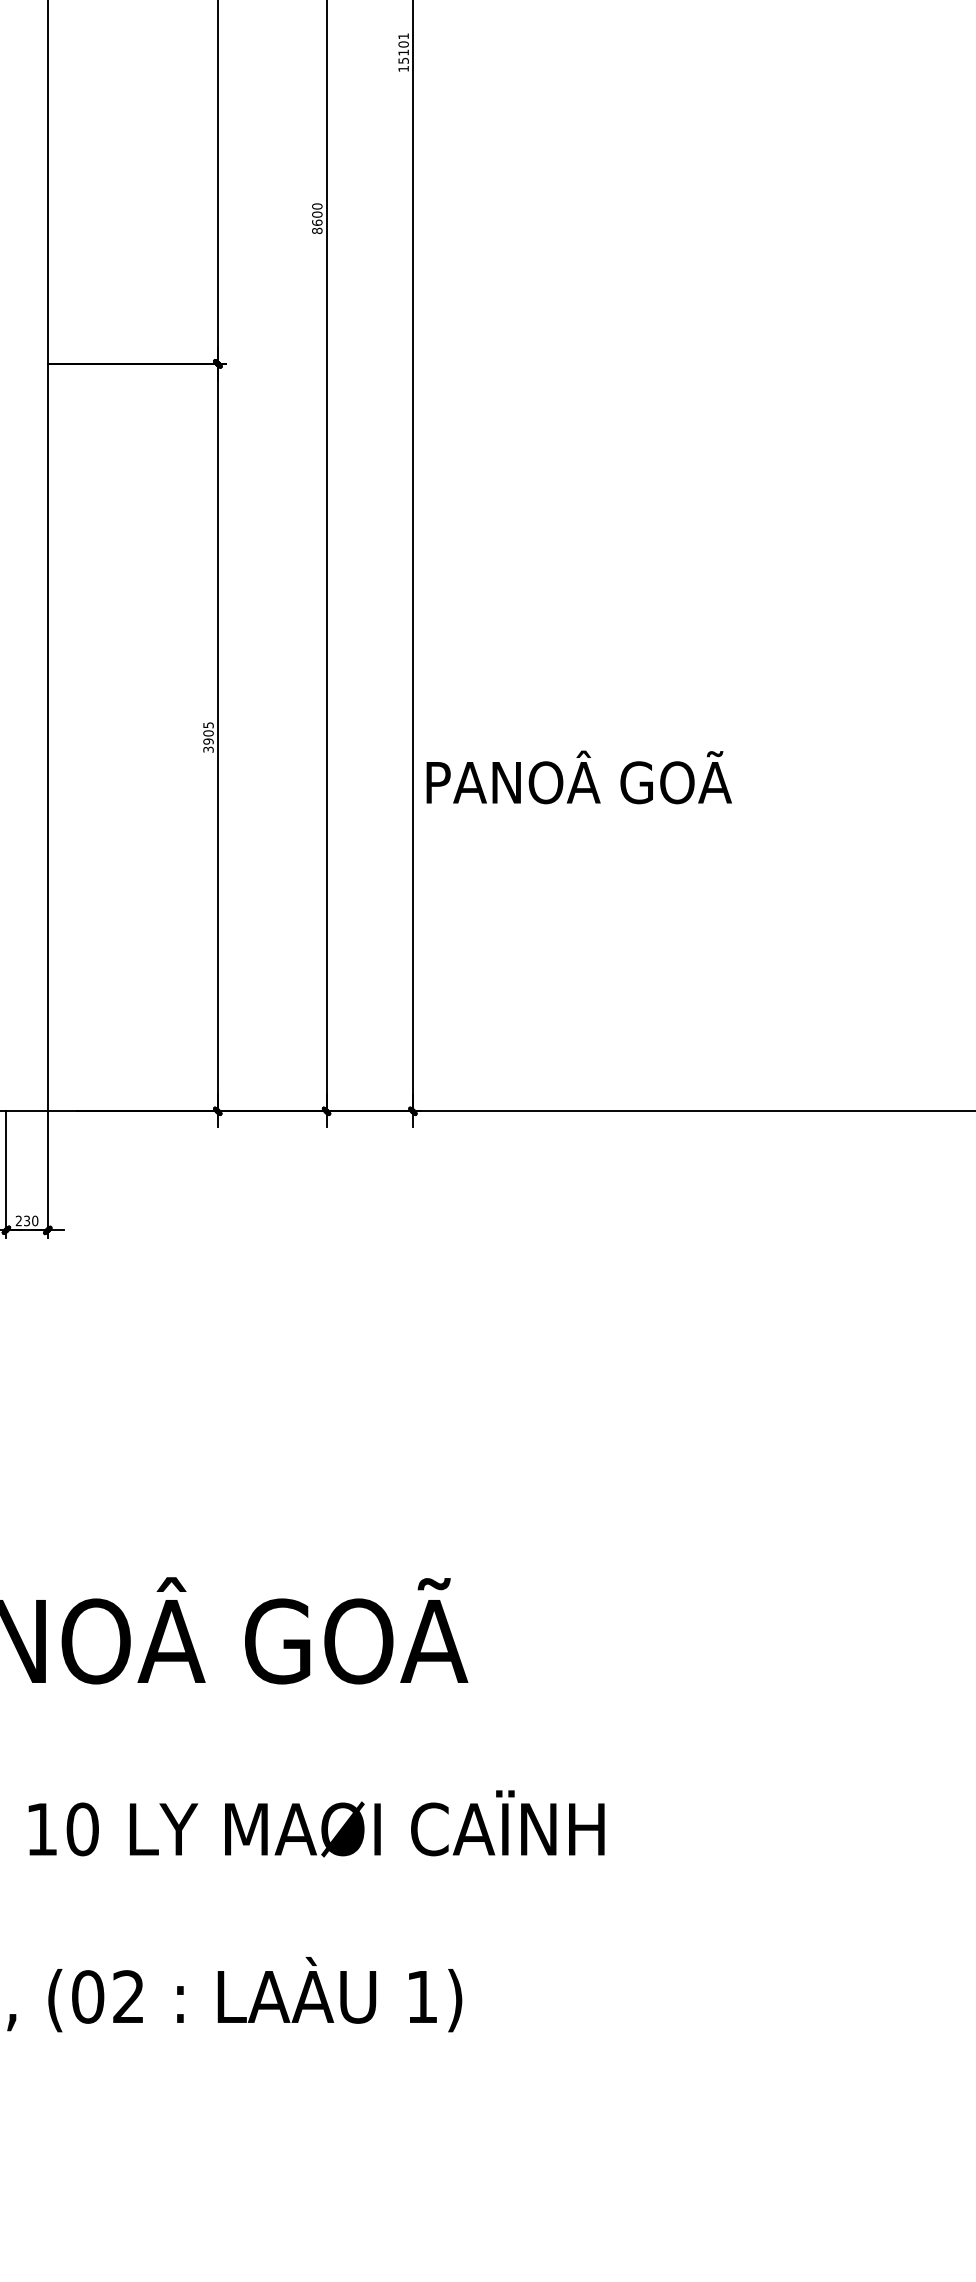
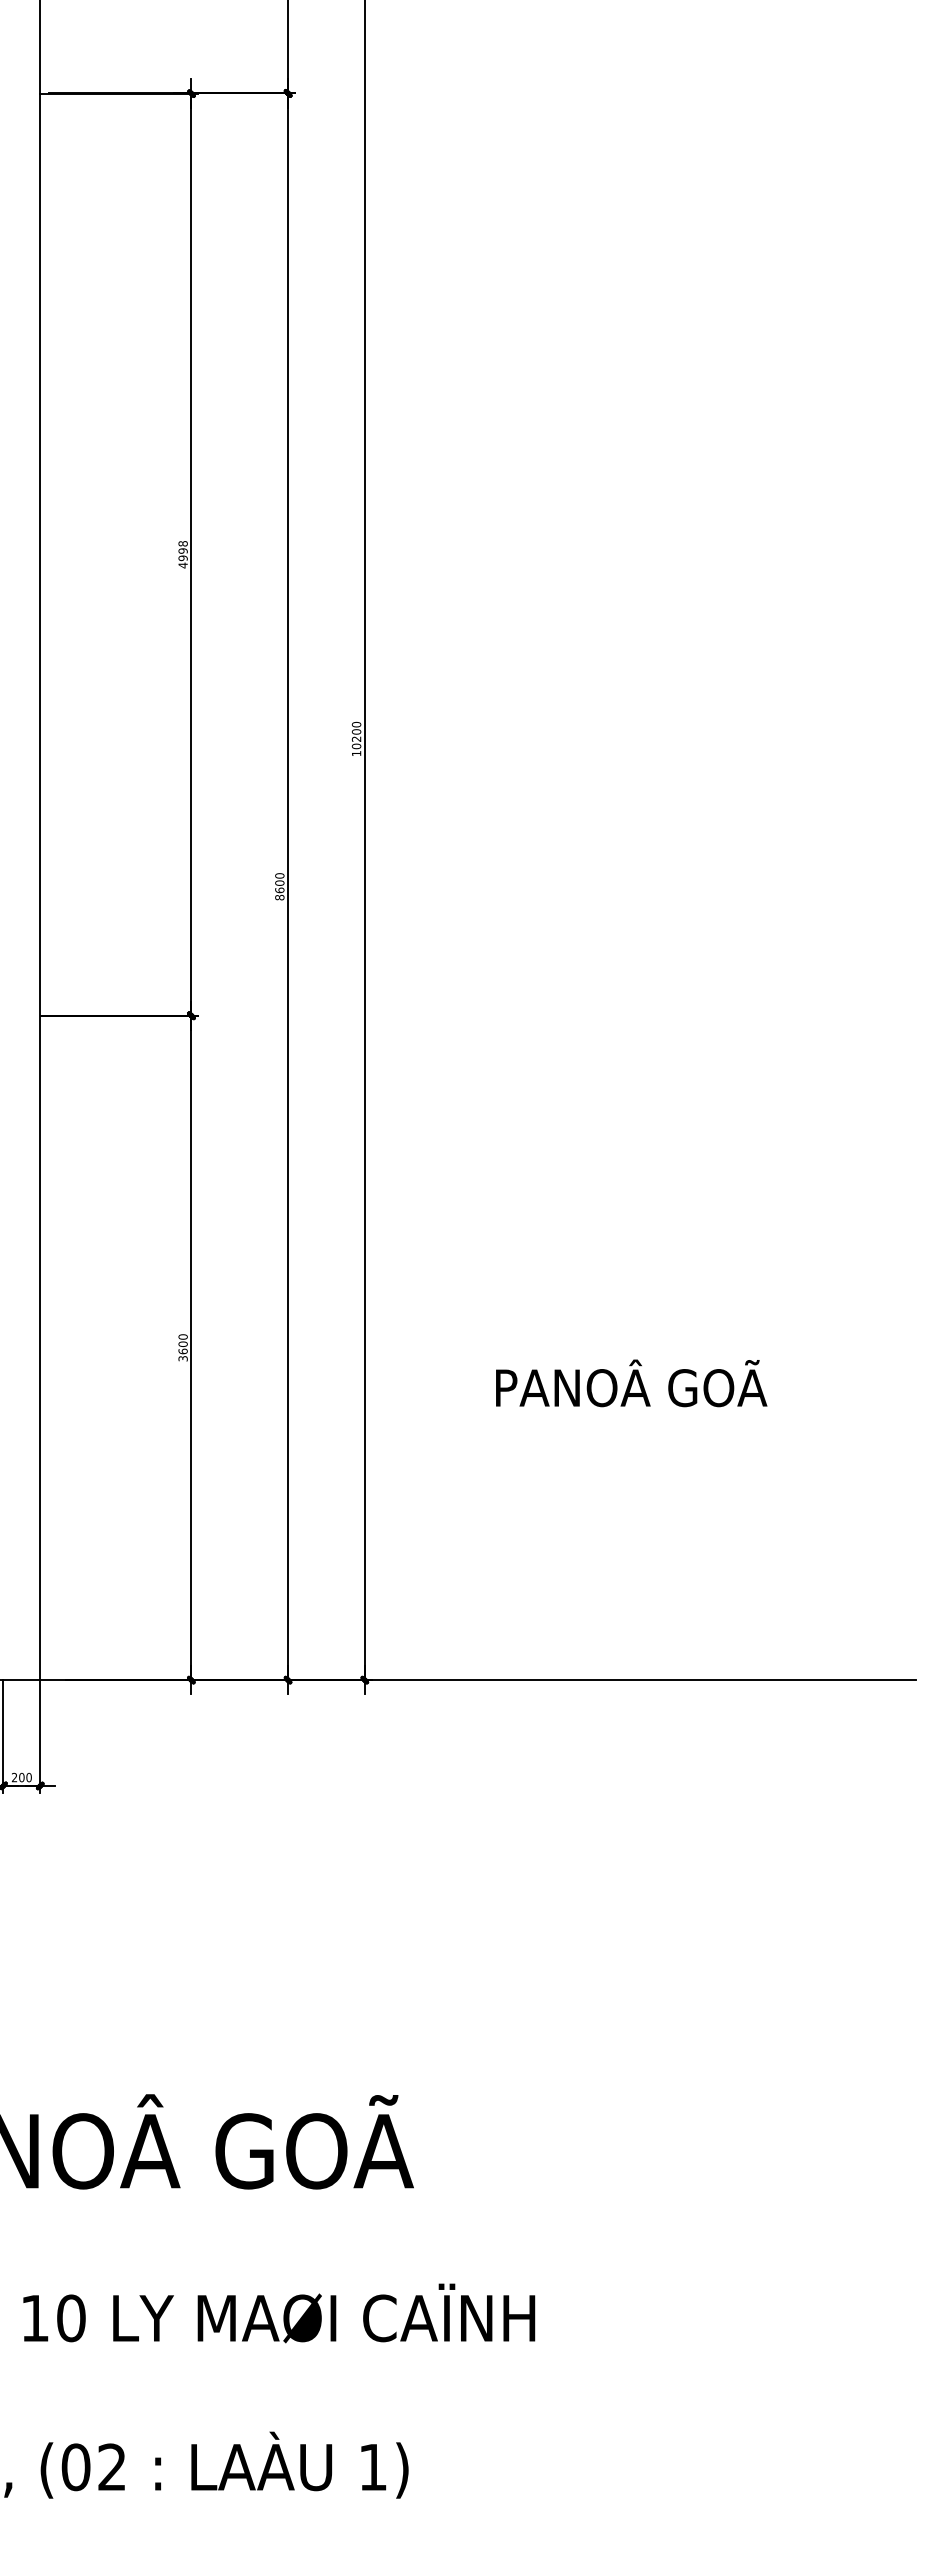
text: (403, 48) -> (356, 735), 15101 -> 10200
text: (207, 733) -> (182, 1344), 3905 -> 3600
text: (579, 777) -> (631, 1383), moved
text: (26, 1220) -> (21, 1777), 230 -> 200

